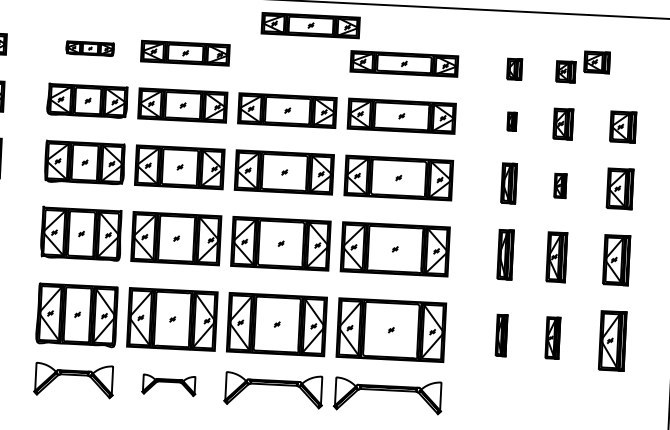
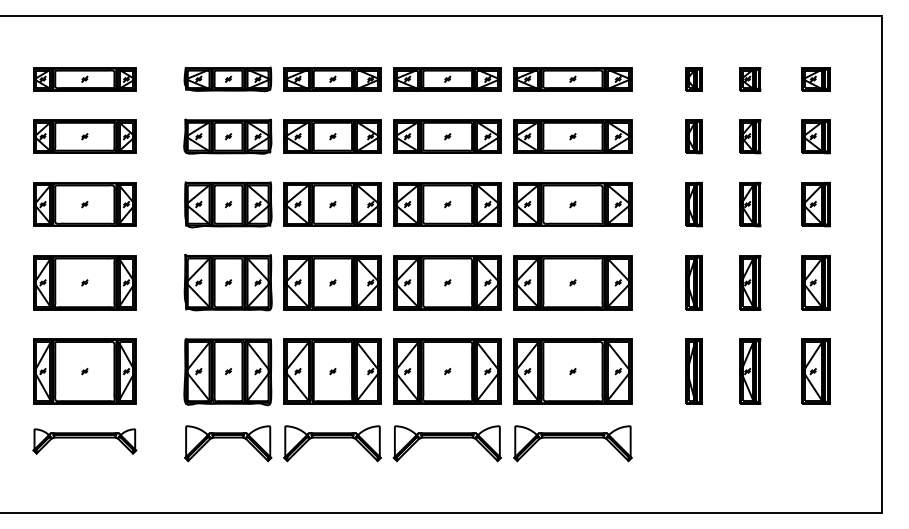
part: (310, 25) -> (447, 79), moved
part: (89, 48) -> (227, 79), size x1.67
part: (596, 62) -> (815, 79), moved
part: (511, 121) -> (693, 136), size x1.67
part: (560, 185) -> (750, 204), size x1.67
part: (501, 335) -> (693, 371), size x1.43
part: (553, 338) -> (750, 371), size x1.43
part: (169, 384) -> (332, 443), size x1.67

